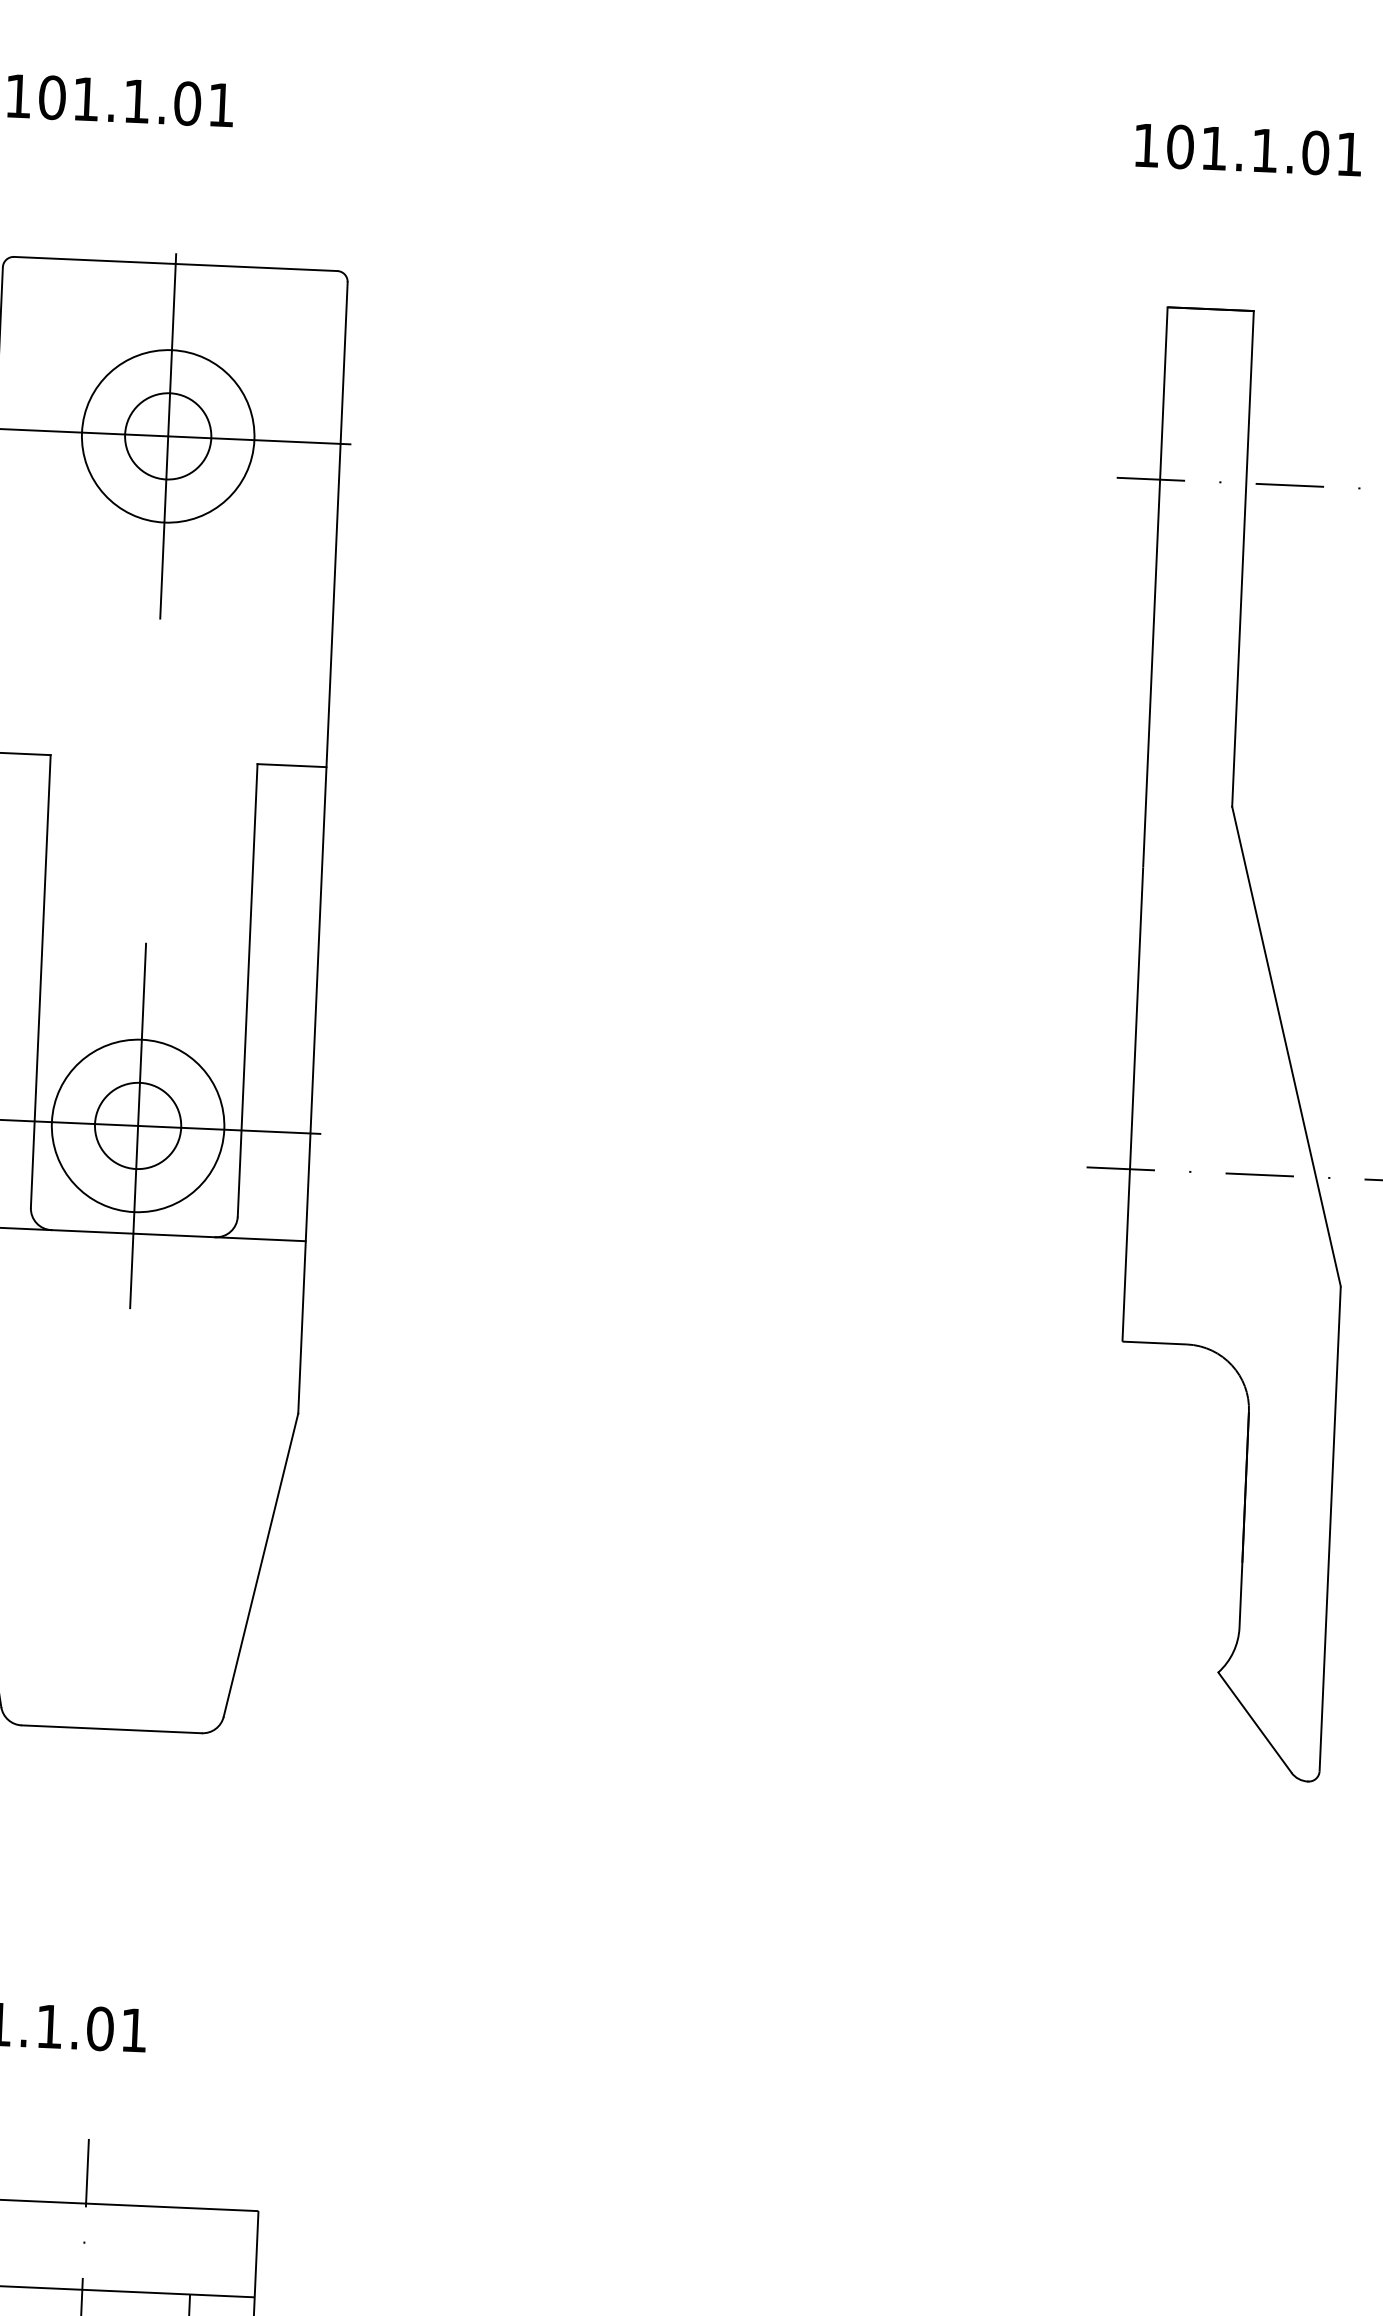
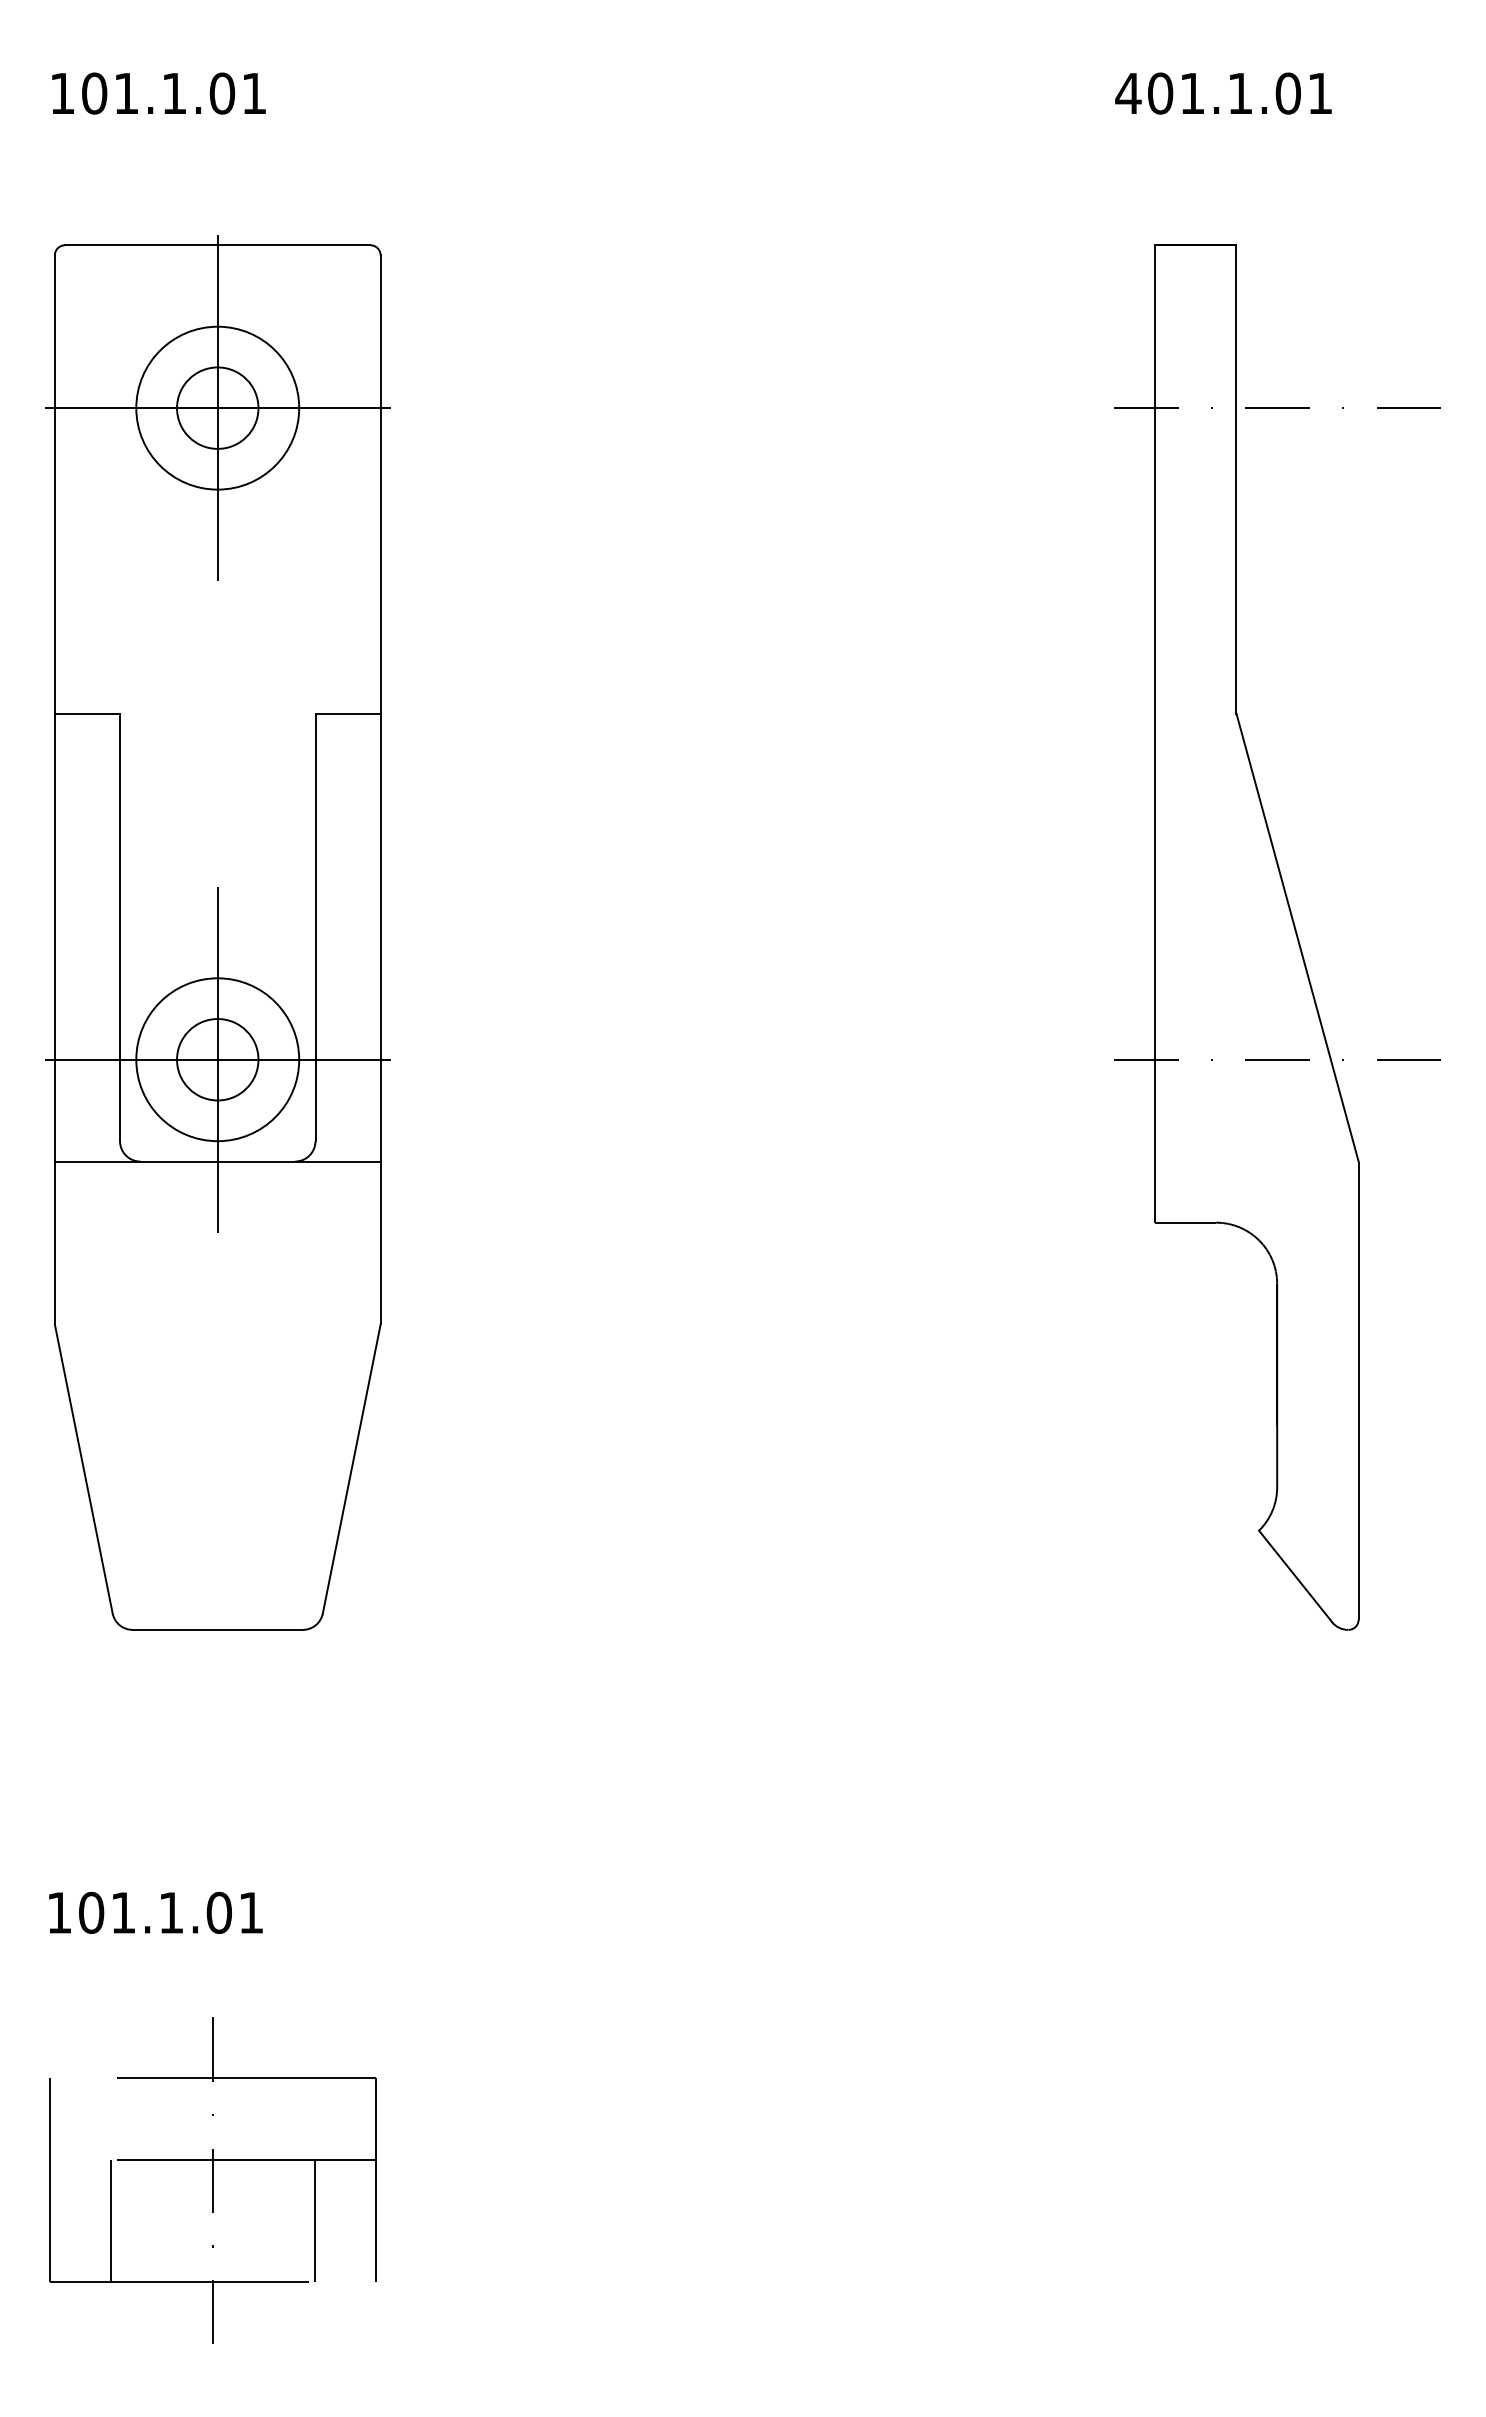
text: (1146, 145) -> (1128, 93), 101.1.01 -> 401.1.01

